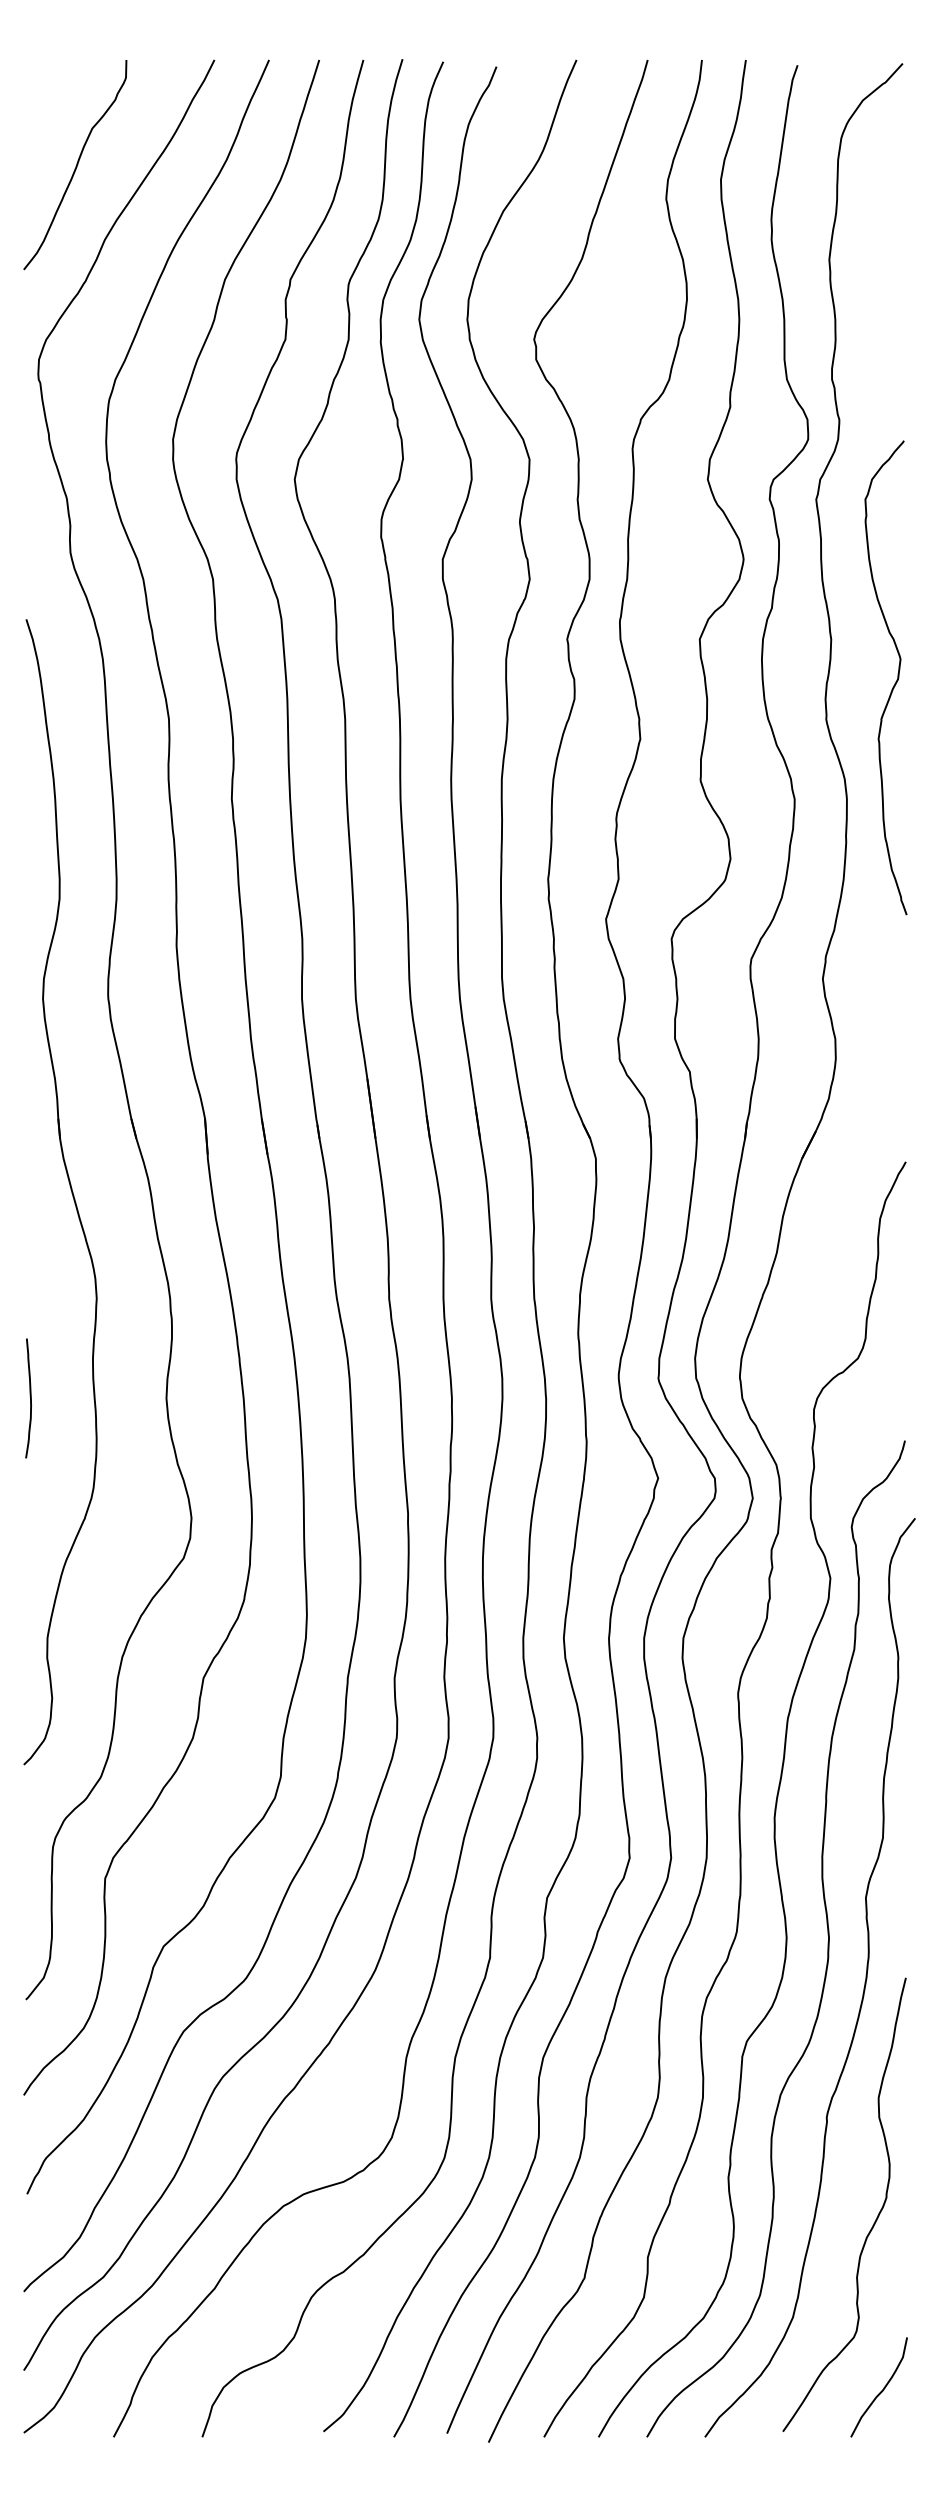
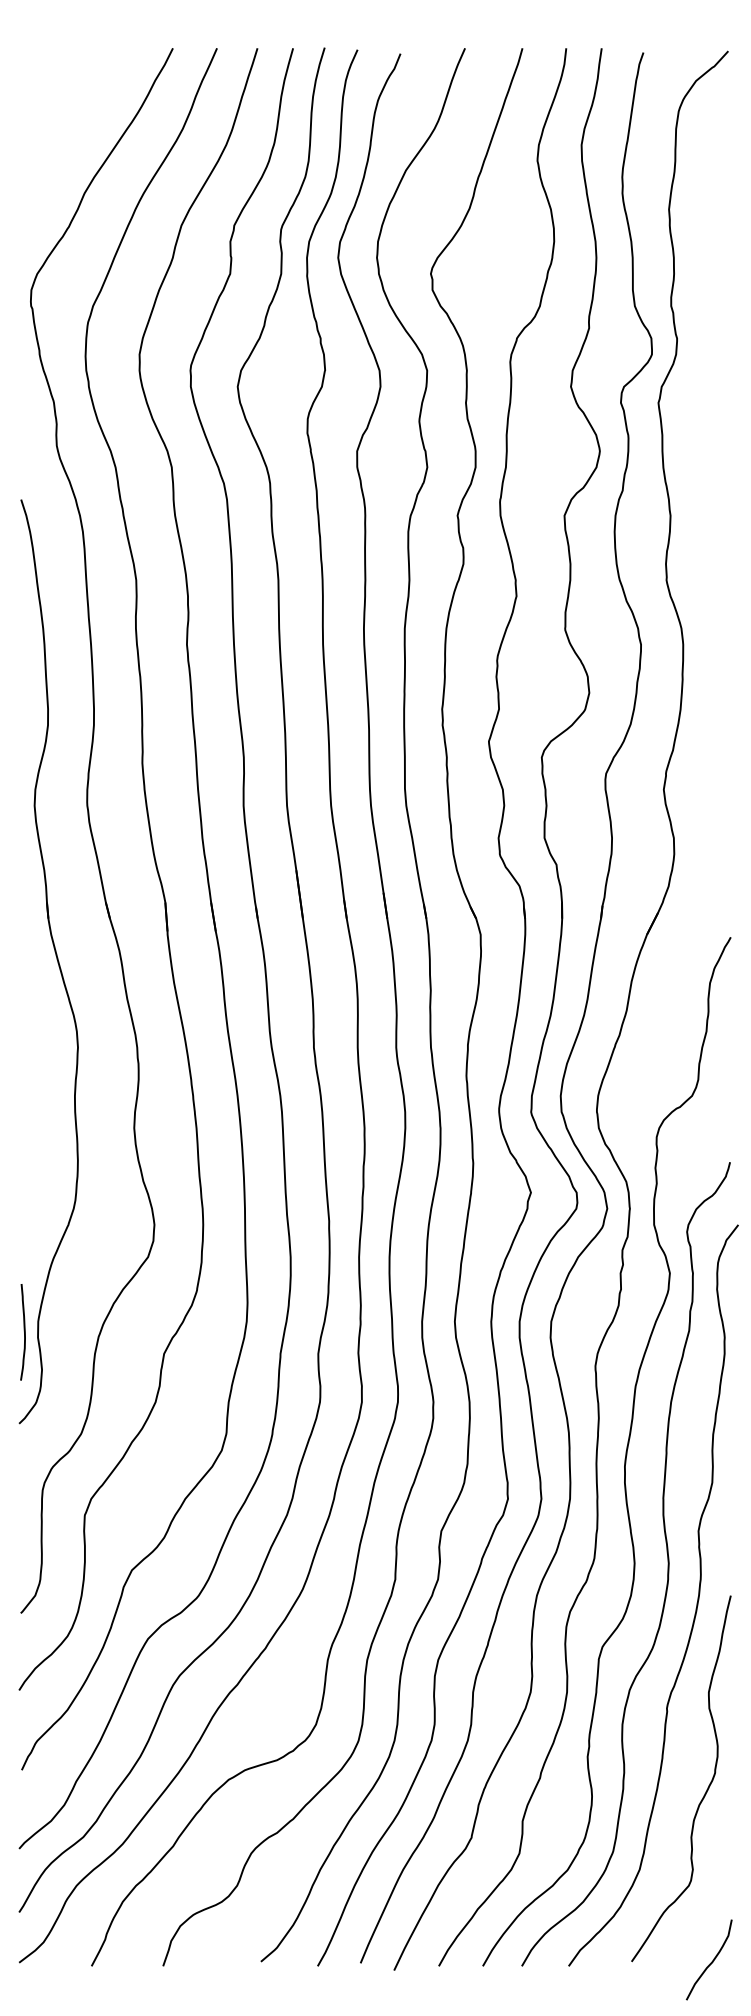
curve: (76, 165) -> (61, 133), removed
curve: (895, 681) -> (722, 549), removed
curve: (30, 1398) -> (24, 1332), moved
curve: (881, 2390) -> (711, 1962), moved

